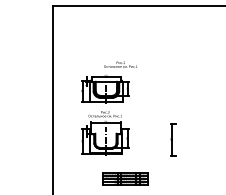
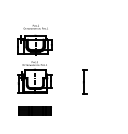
text: (120, 64) -> (35, 27), moved
part: (125, 178) -> (35, 110), moved

